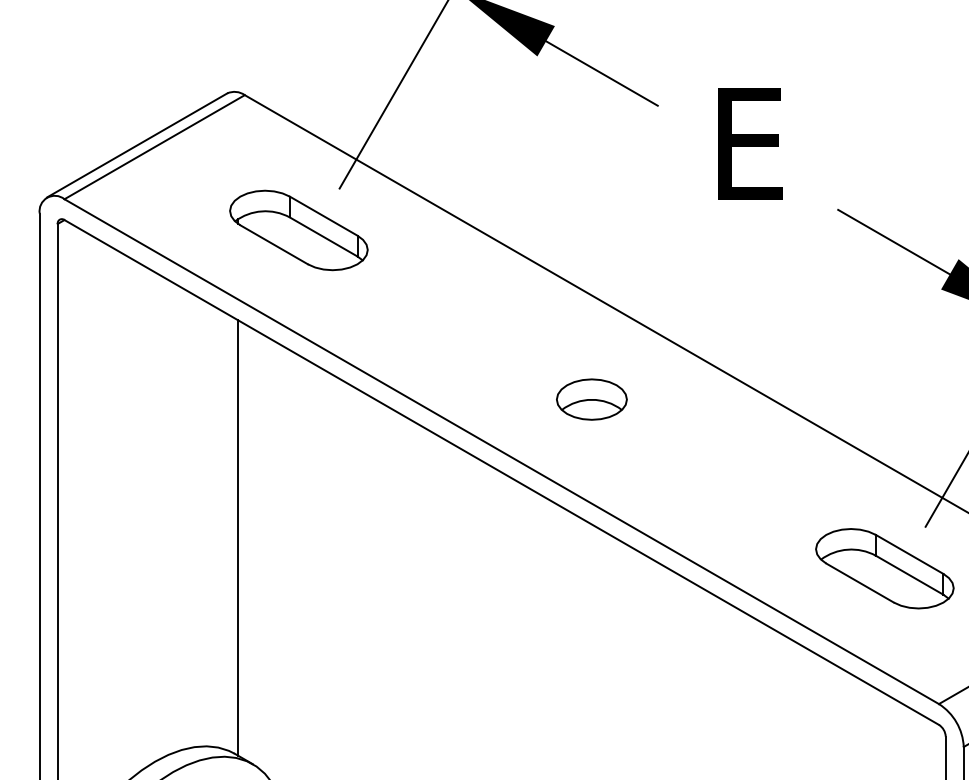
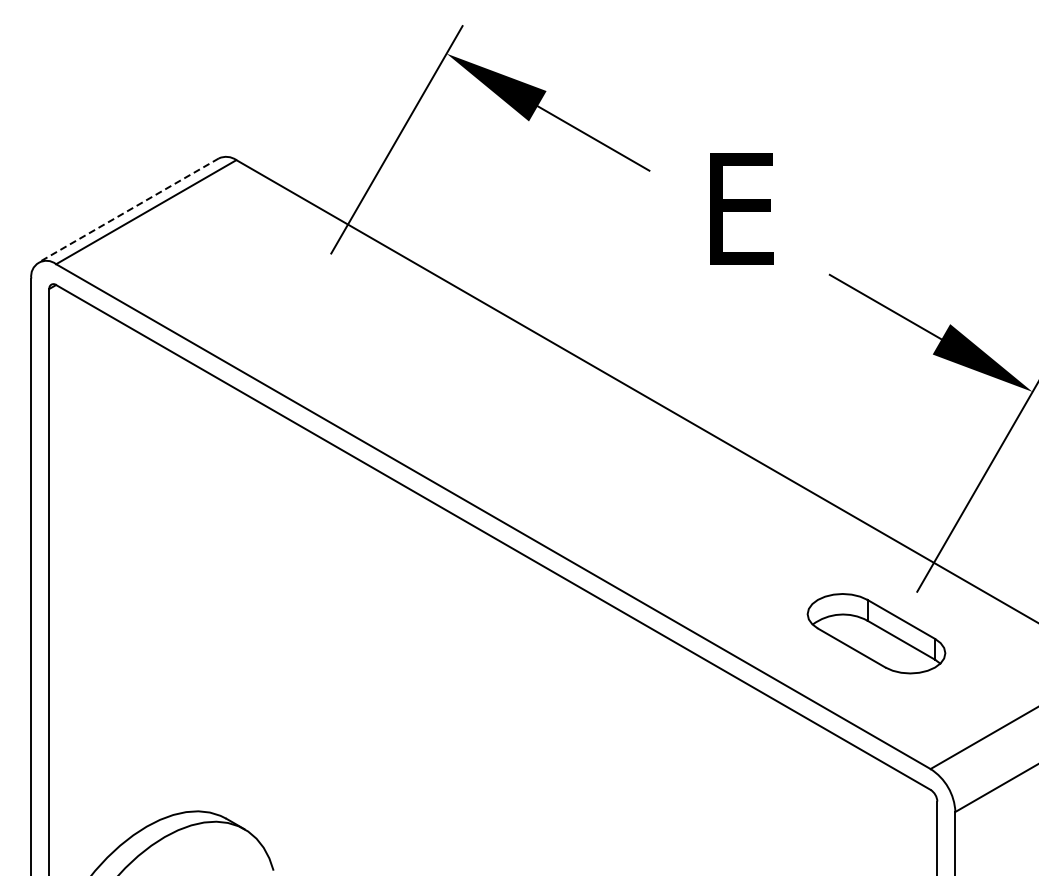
line: (136, 145) -> (128, 210), solid -> dashed
part: (298, 230) -> (290, 295), removed
part: (591, 399) -> (583, 464), removed
line: (237, 537) -> (229, 602), removed

